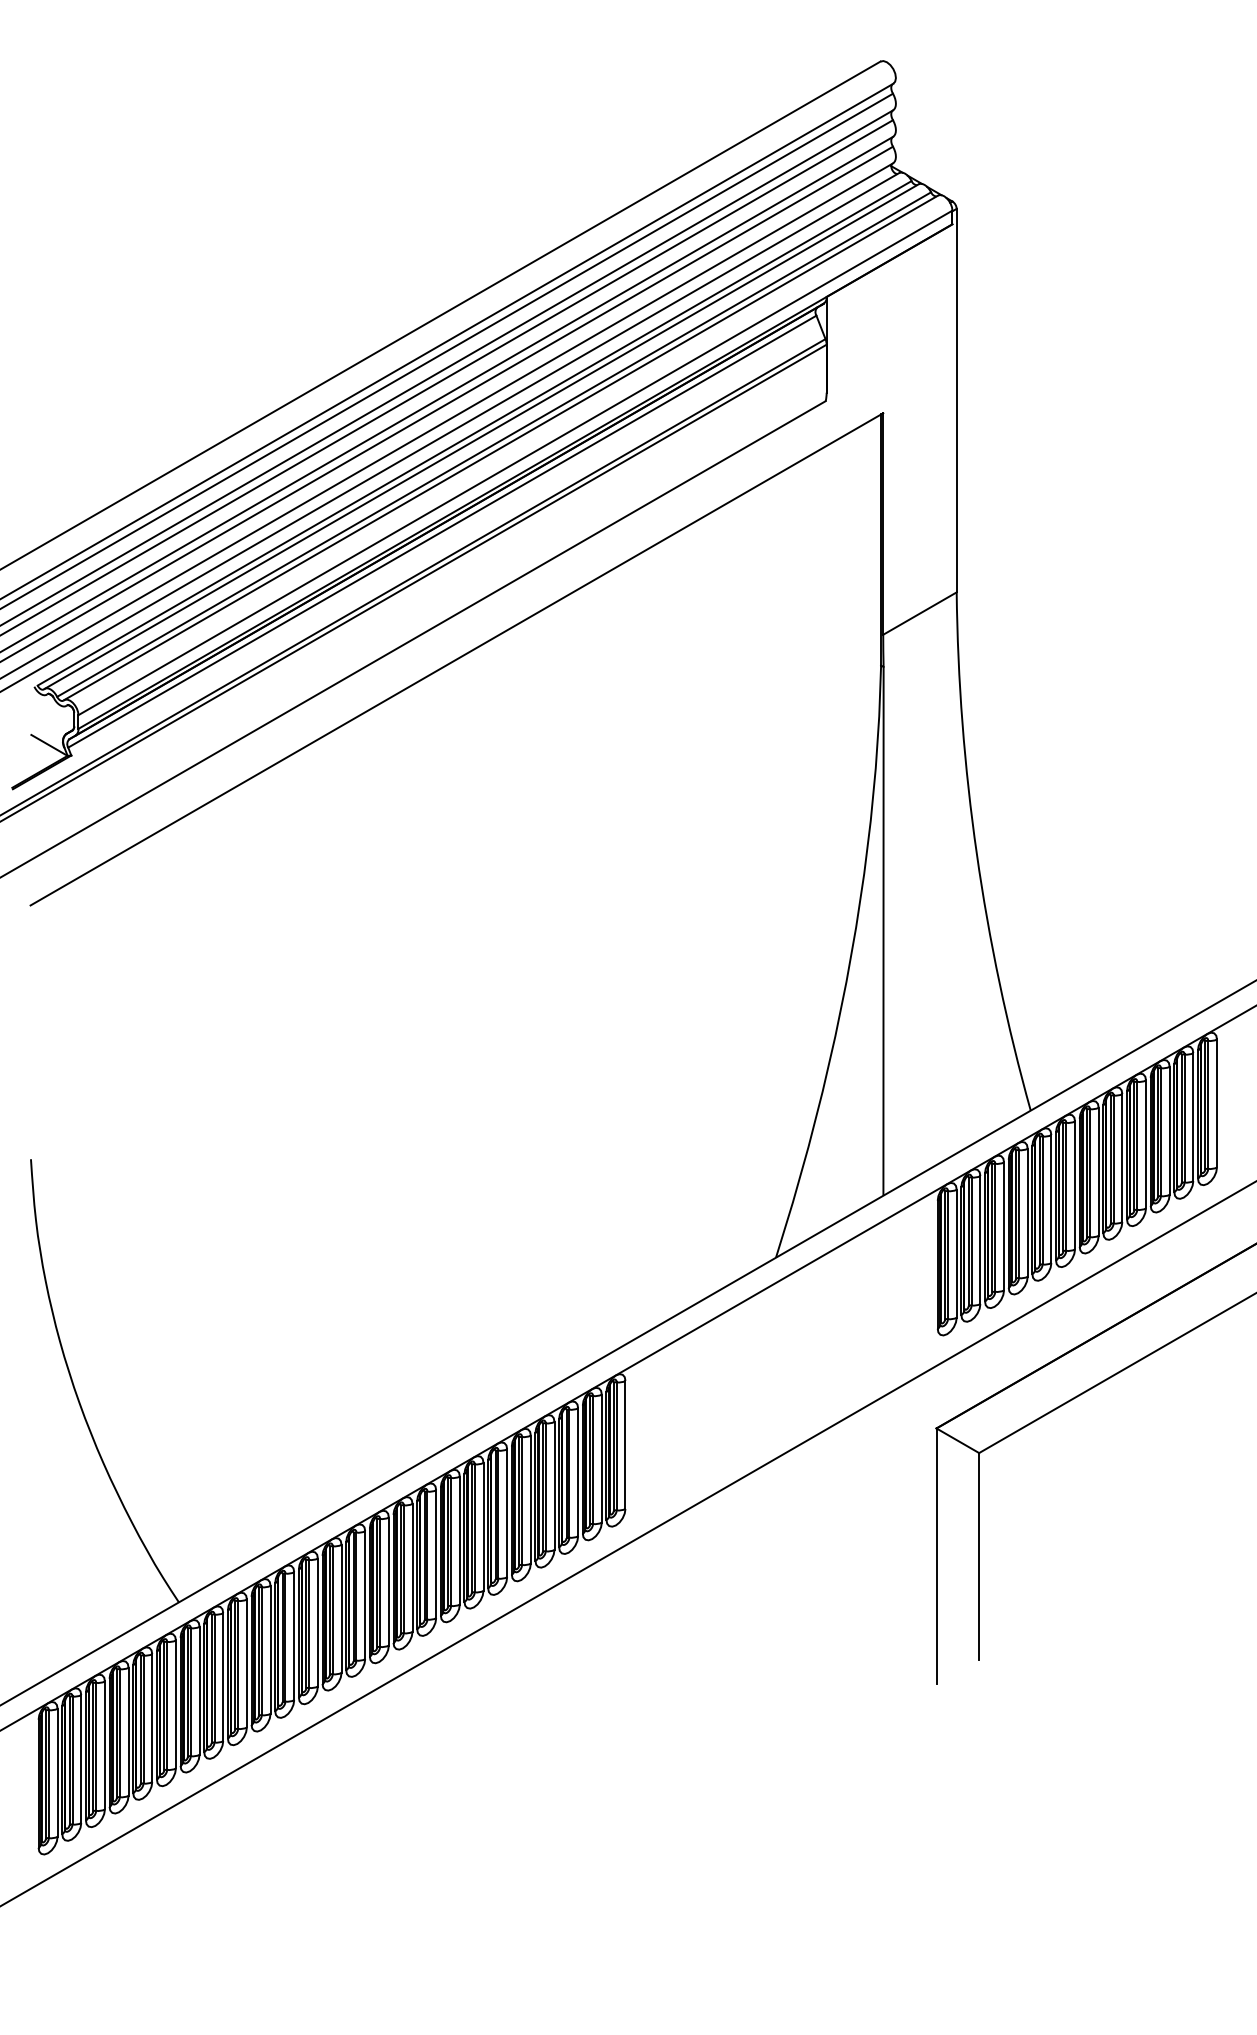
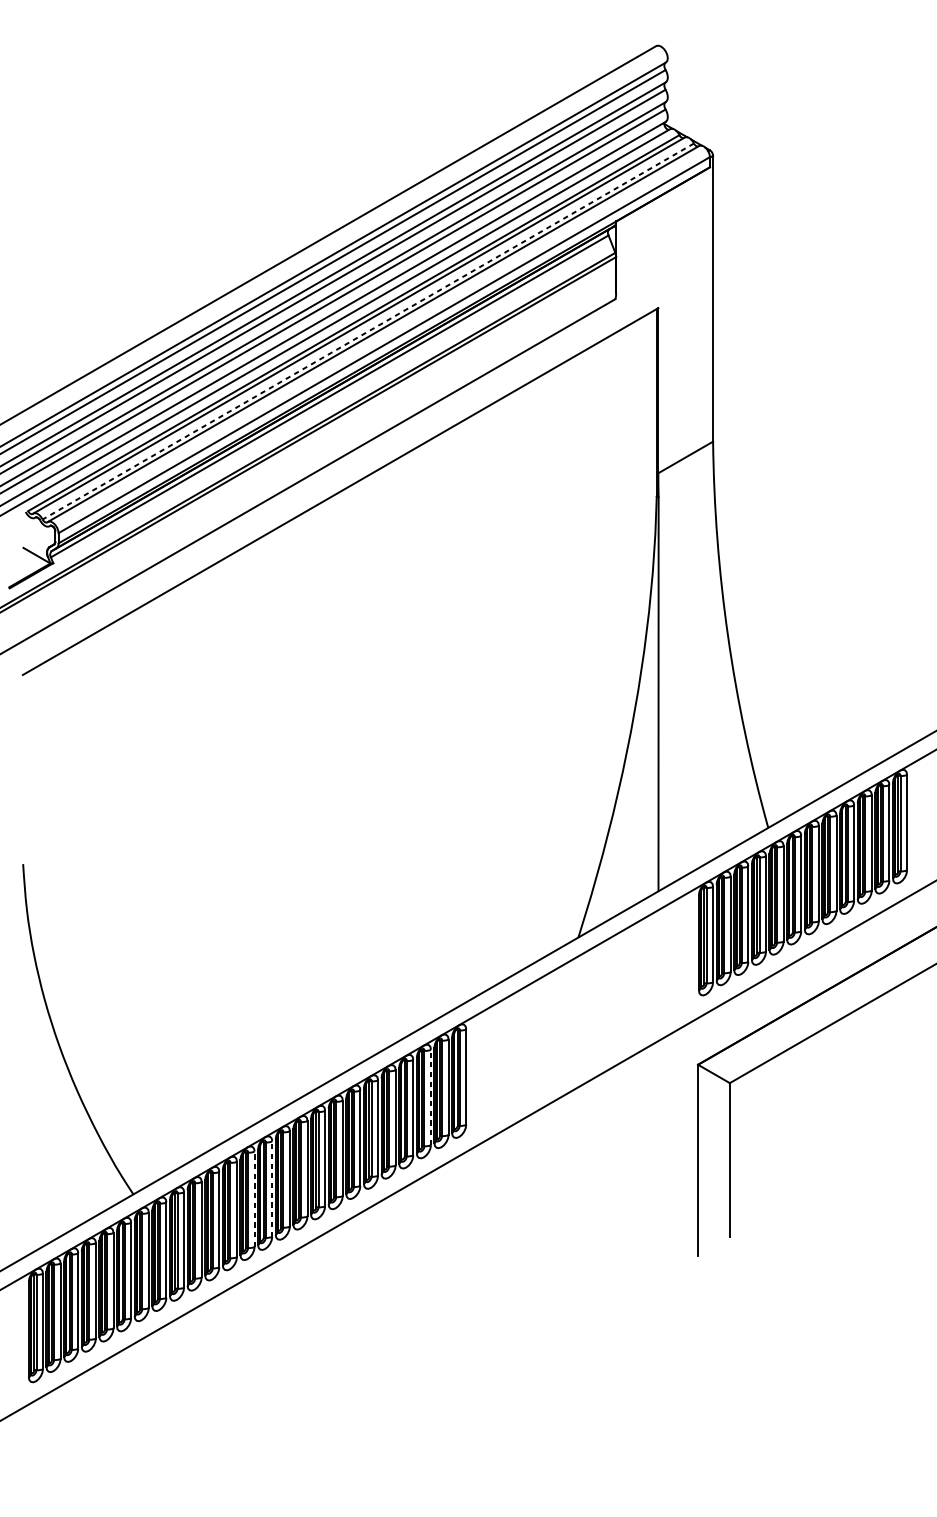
line: (494, 444) -> (368, 331), solid -> dashed
line: (578, 1472) -> (431, 1097), solid -> dashed
line: (365, 1595) -> (272, 1189), solid -> dashed
line: (341, 1608) -> (254, 1198), solid -> dashed

